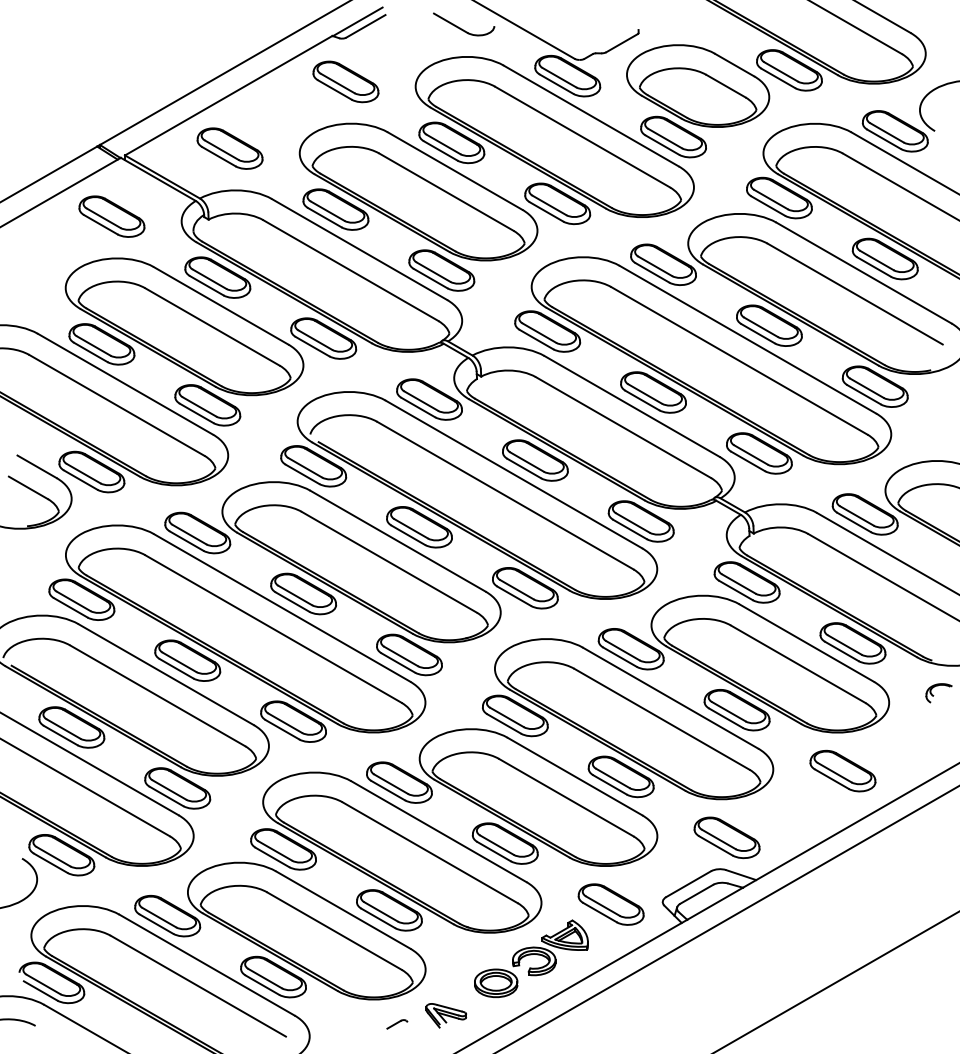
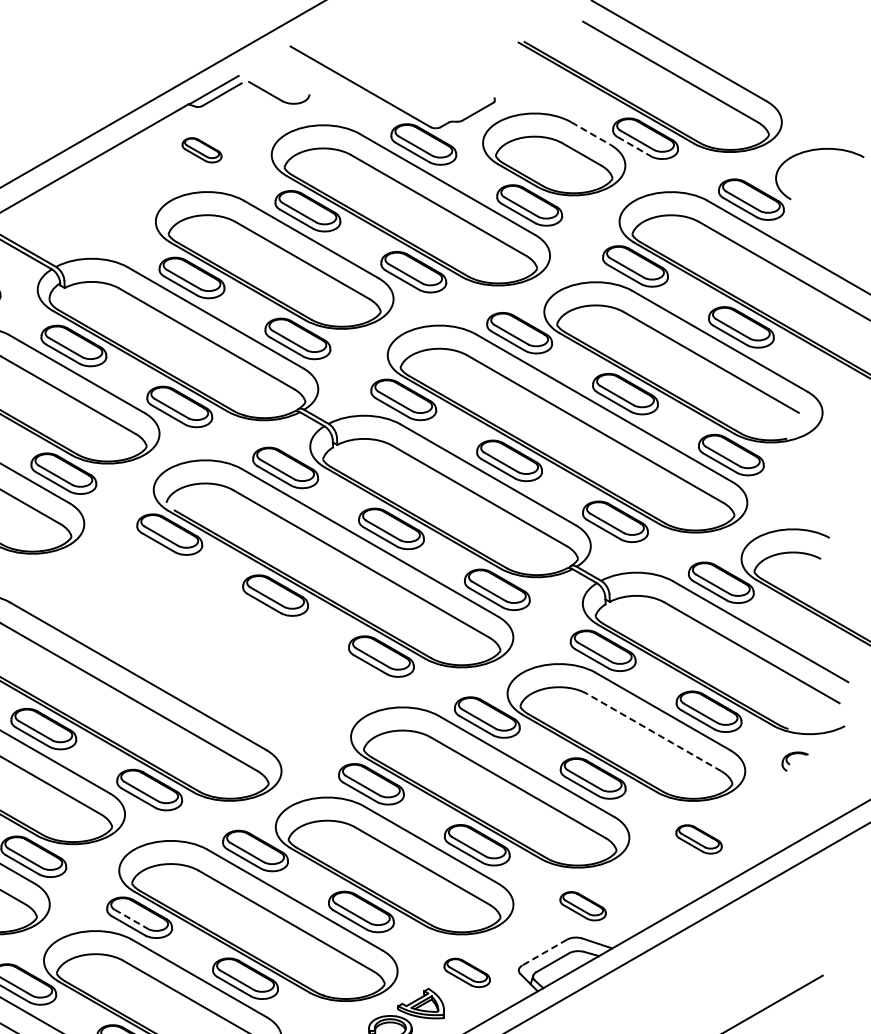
part: (464, 24) -> (279, 92), moved
line: (734, 65) -> (590, 133), solid -> dashed
line: (778, 78) -> (634, 146), solid -> dashed
part: (345, 81) -> (201, 149), size x0.6
part: (229, 148) -> (85, 216), removed
part: (332, 578) -> (188, 646), removed
line: (798, 664) -> (654, 732), solid -> dashed
part: (842, 770) -> (698, 838), size x0.7
part: (726, 837) -> (582, 905), size x0.7
line: (275, 851) -> (131, 919), solid -> dashed
line: (688, 884) -> (544, 952), solid -> dashed
part: (610, 904) -> (466, 972), size x0.7

